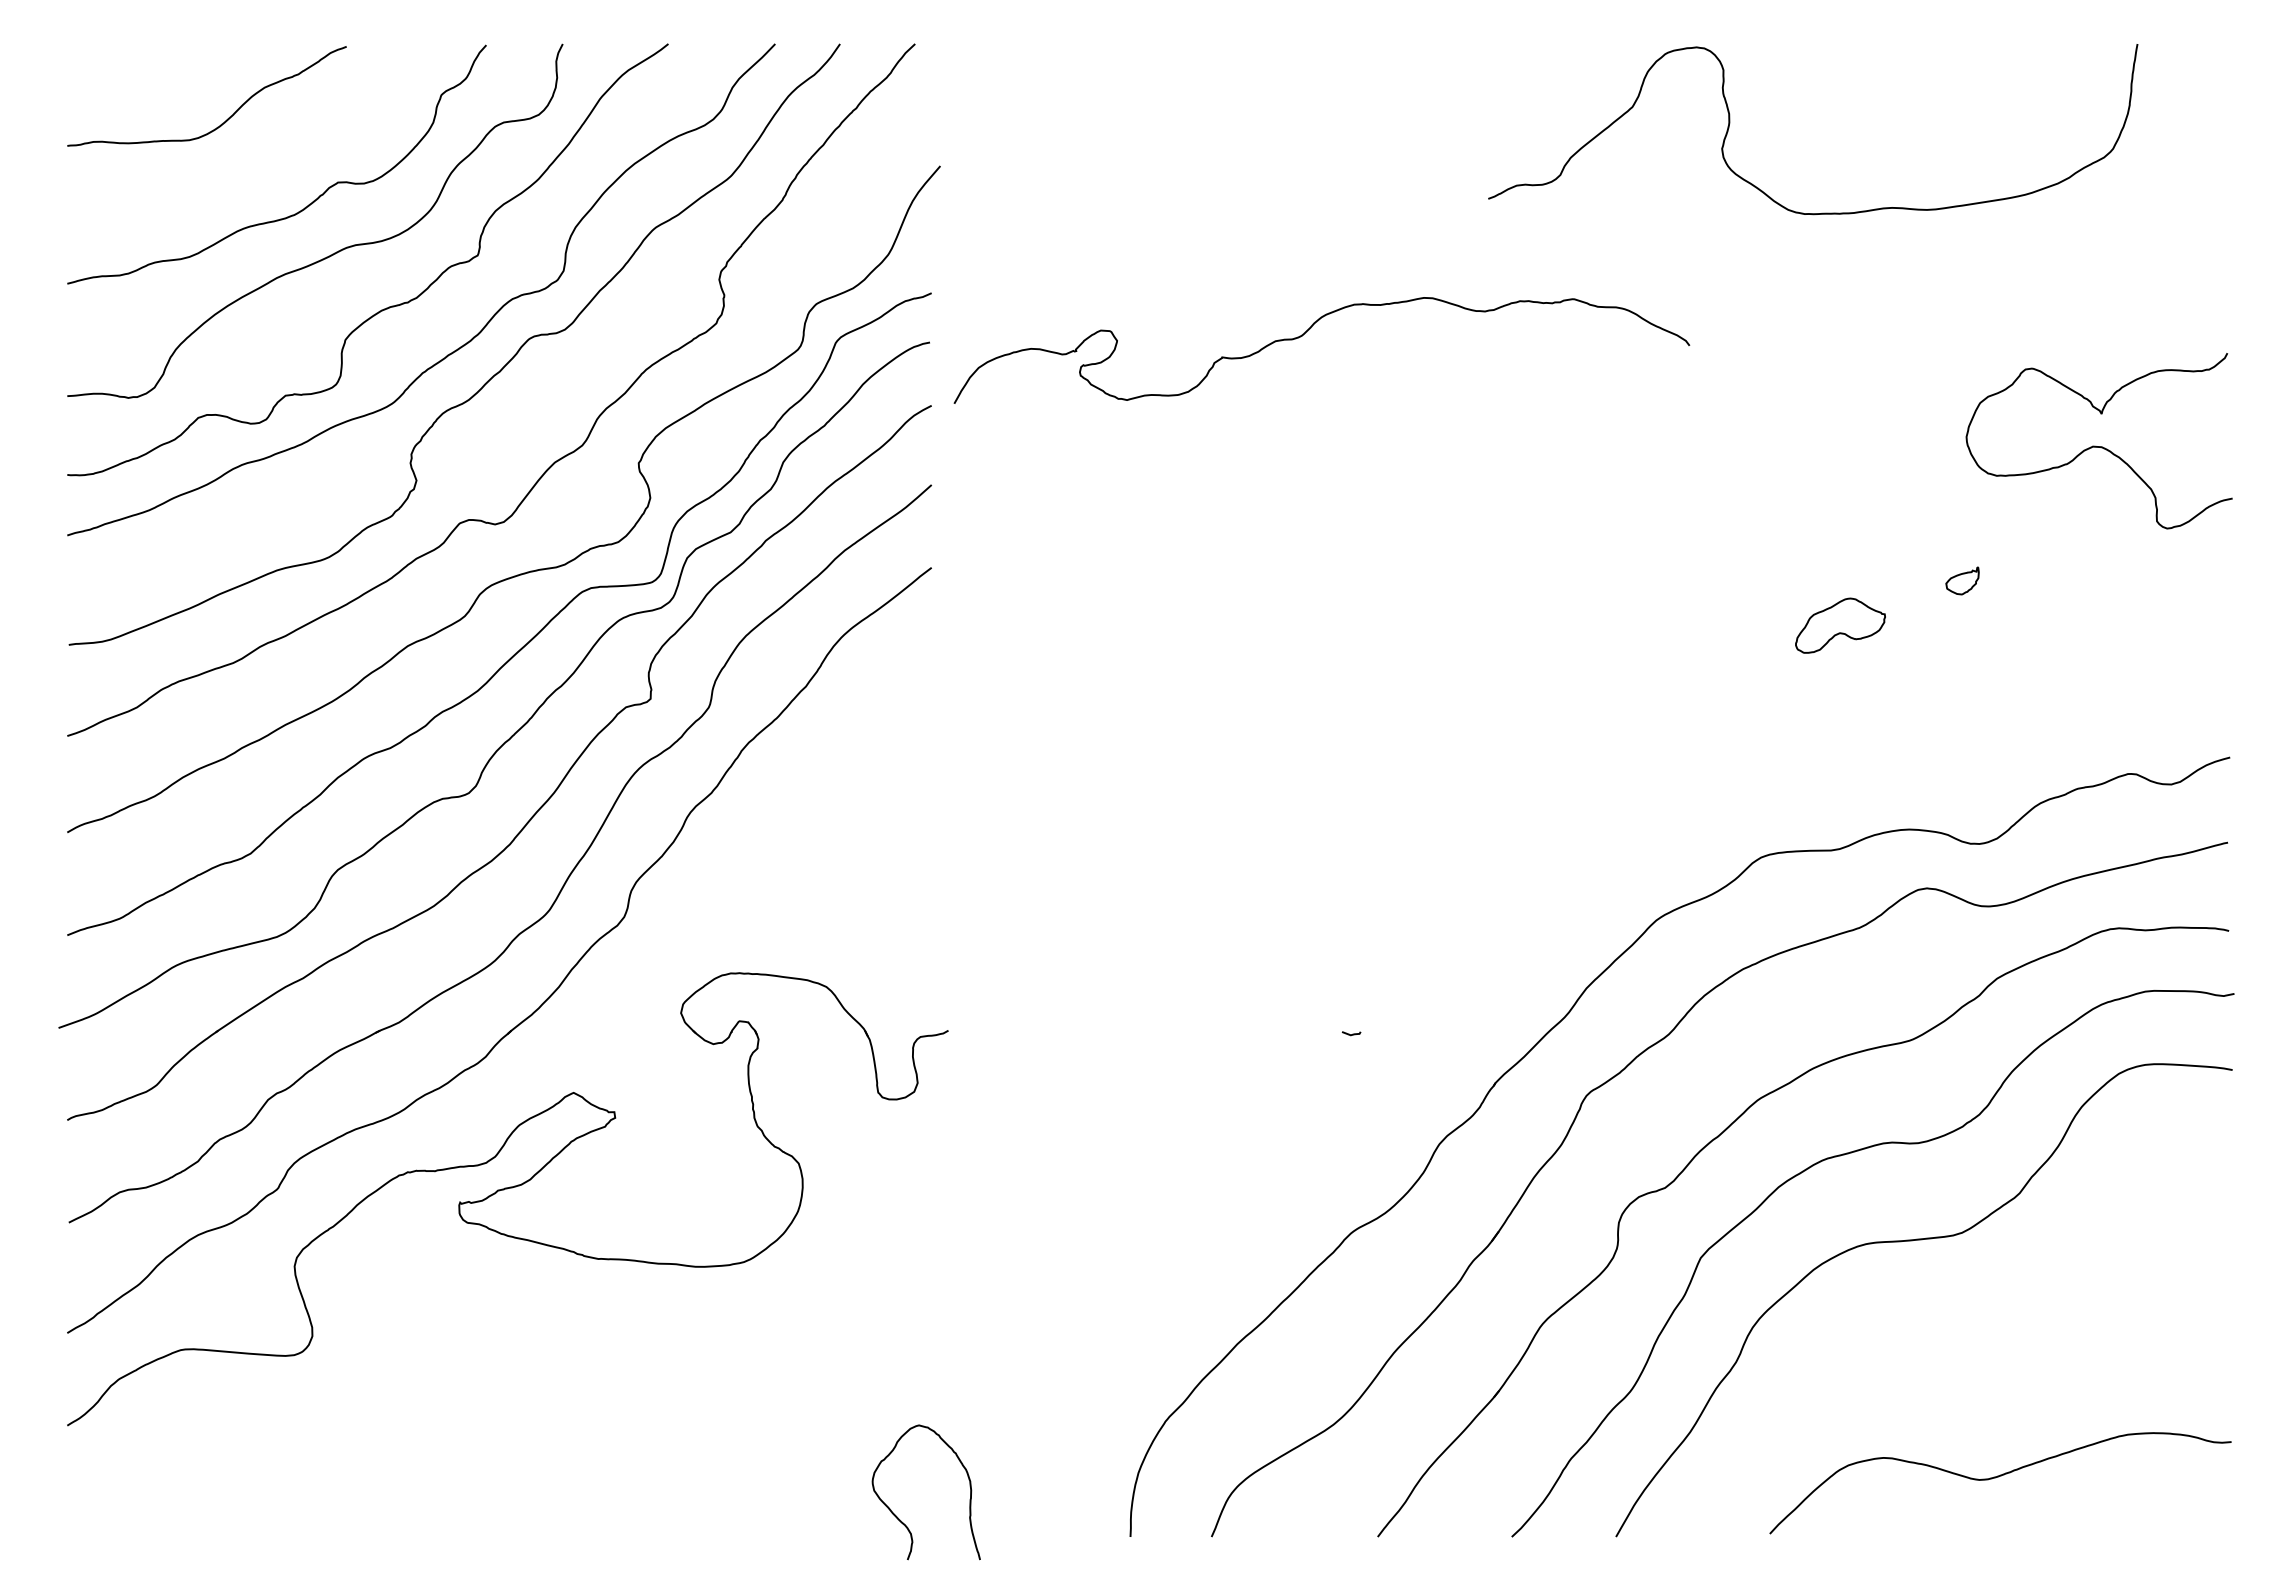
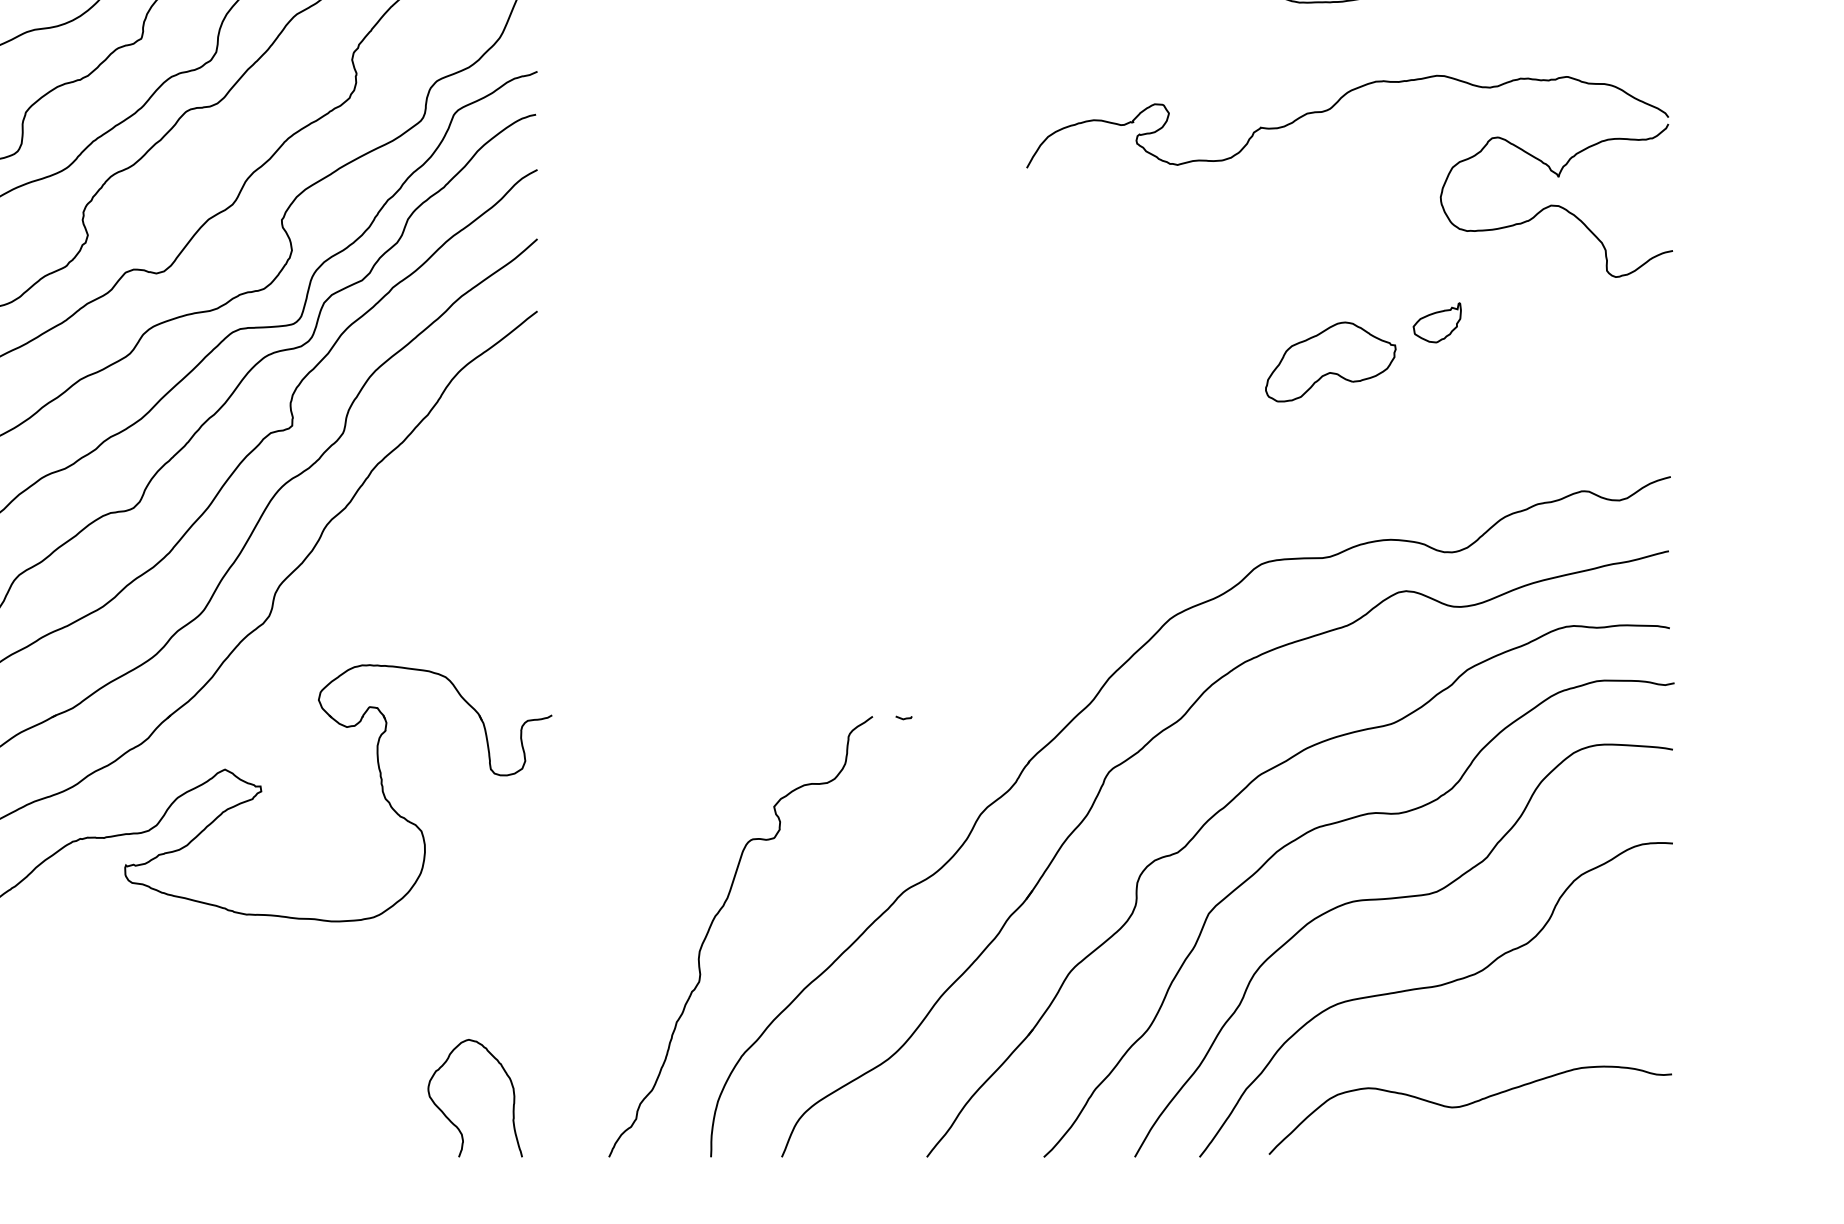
curve: (1309, 330) -> (1336, 104), moved
part: (1962, 580) -> (1437, 322), size x1.67
part: (1840, 625) -> (1330, 361), size x1.67
curve: (1132, 1269) -> (712, 923), added
curve: (1960, 1342) -> (1435, 987), added
curve: (899, 1518) -> (451, 1121), moved

